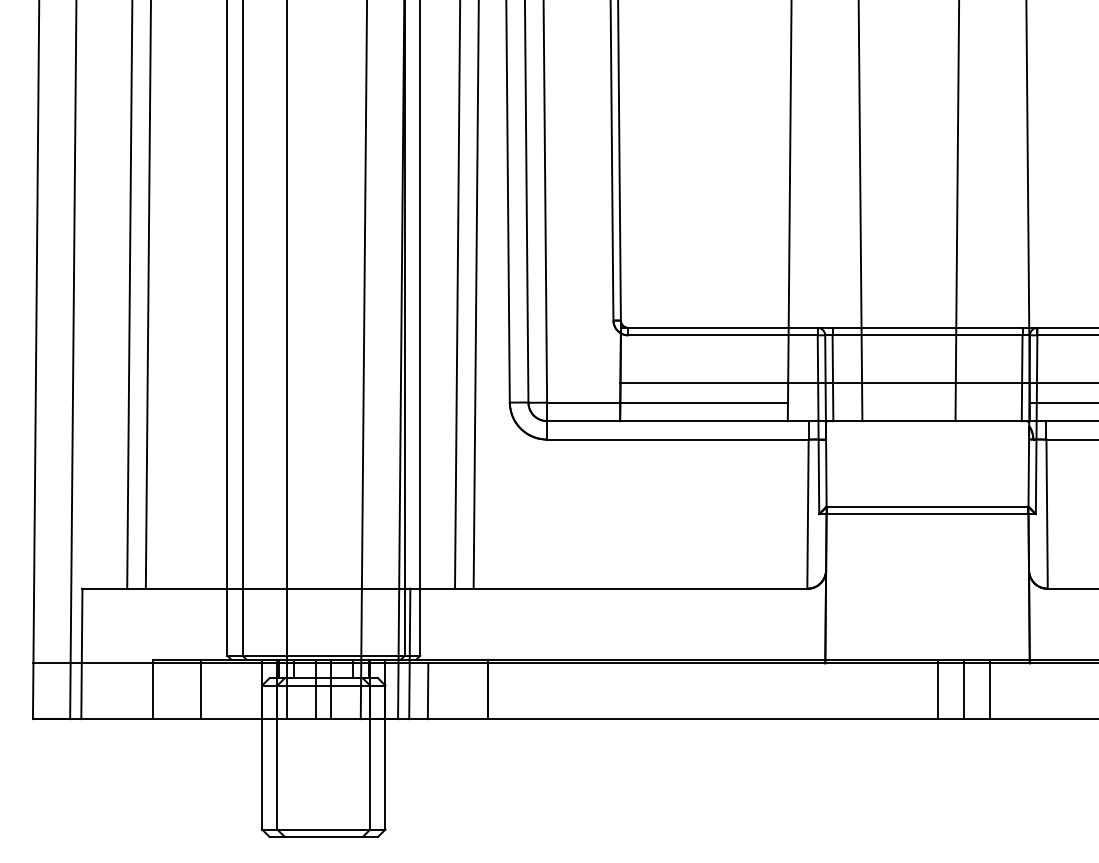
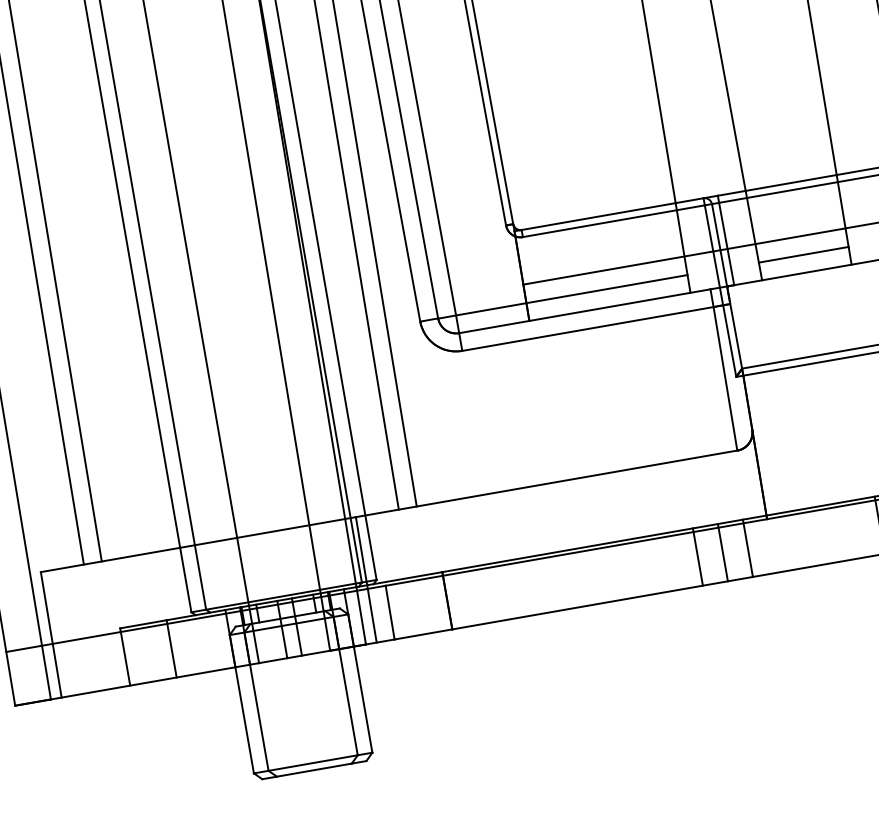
line: (908, 402) -> (803, 254), added
line: (748, 689) -> (697, 557), added
line: (774, 689) -> (722, 552), added
line: (800, 689) -> (747, 548), added

